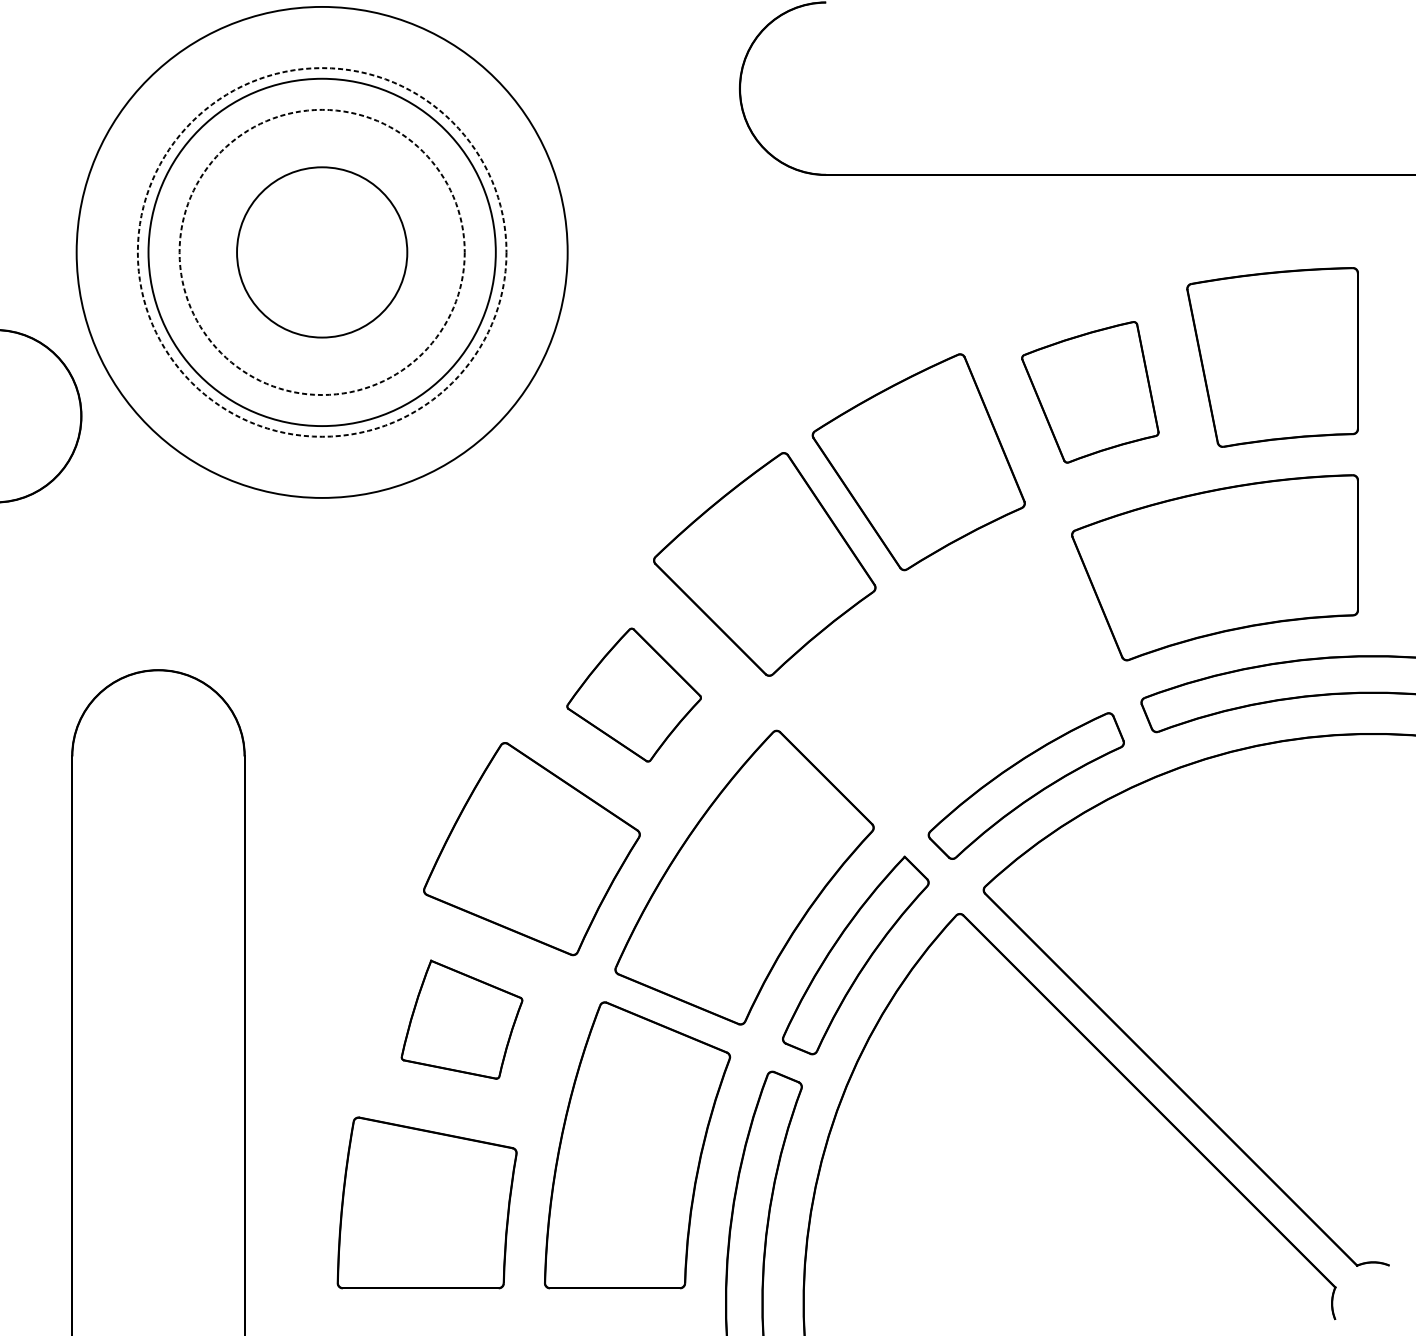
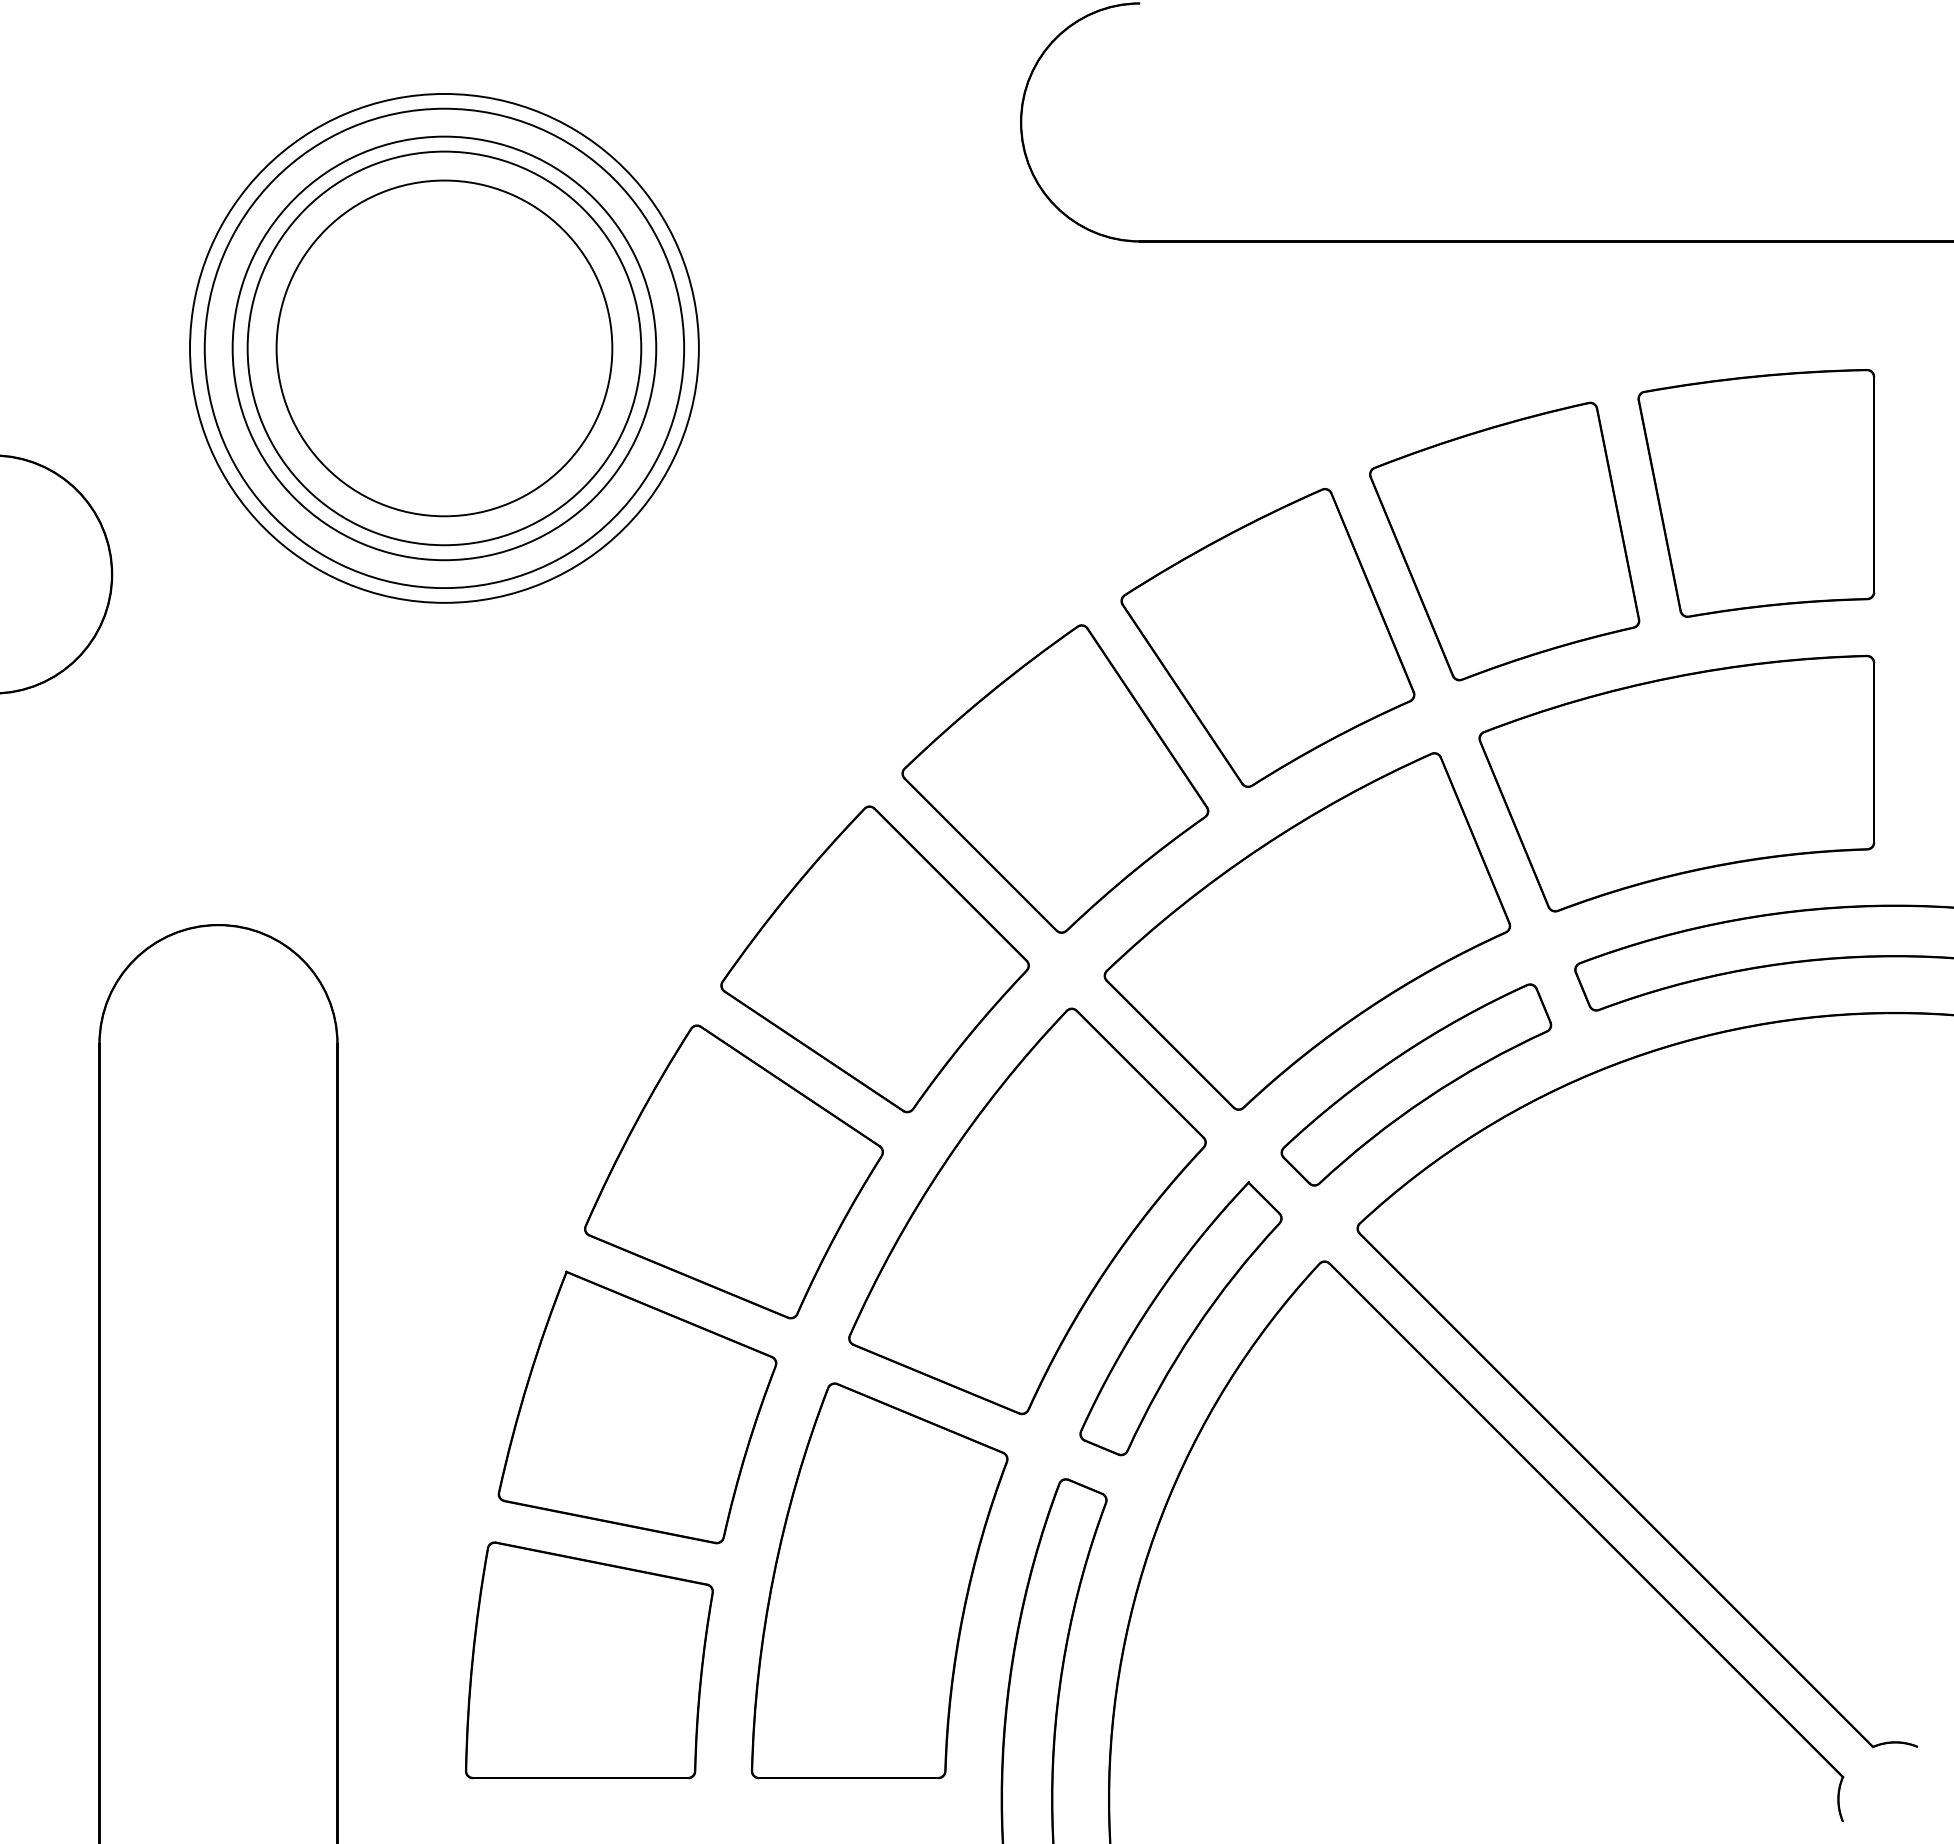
circle: (322, 251) -> (444, 347), dashed -> solid
circle: (322, 252) -> (444, 348), dashed -> solid
circle: (322, 252) -> (444, 348), size x0.62
circle: (322, 252) -> (444, 348), size x1.43
part: (1090, 392) -> (1504, 541), size x1.43
part: (947, 674) -> (1307, 931), added
part: (633, 695) -> (874, 959), size x1.67
part: (462, 1019) -> (637, 1407), size x1.67

